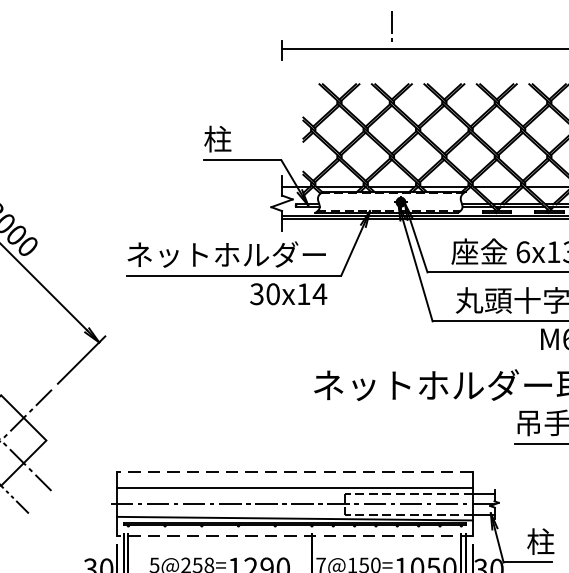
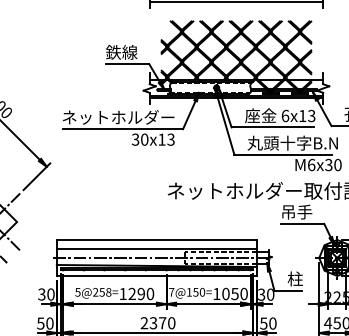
text: (231, 139) -> (121, 52), 柱 -> 鉄線
text: (320, 293) -> (171, 139), 30x14 -> 30x13
line: (294, 471) -> (156, 239), dashed -> solid
line: (294, 537) -> (156, 276), dashed -> solid

